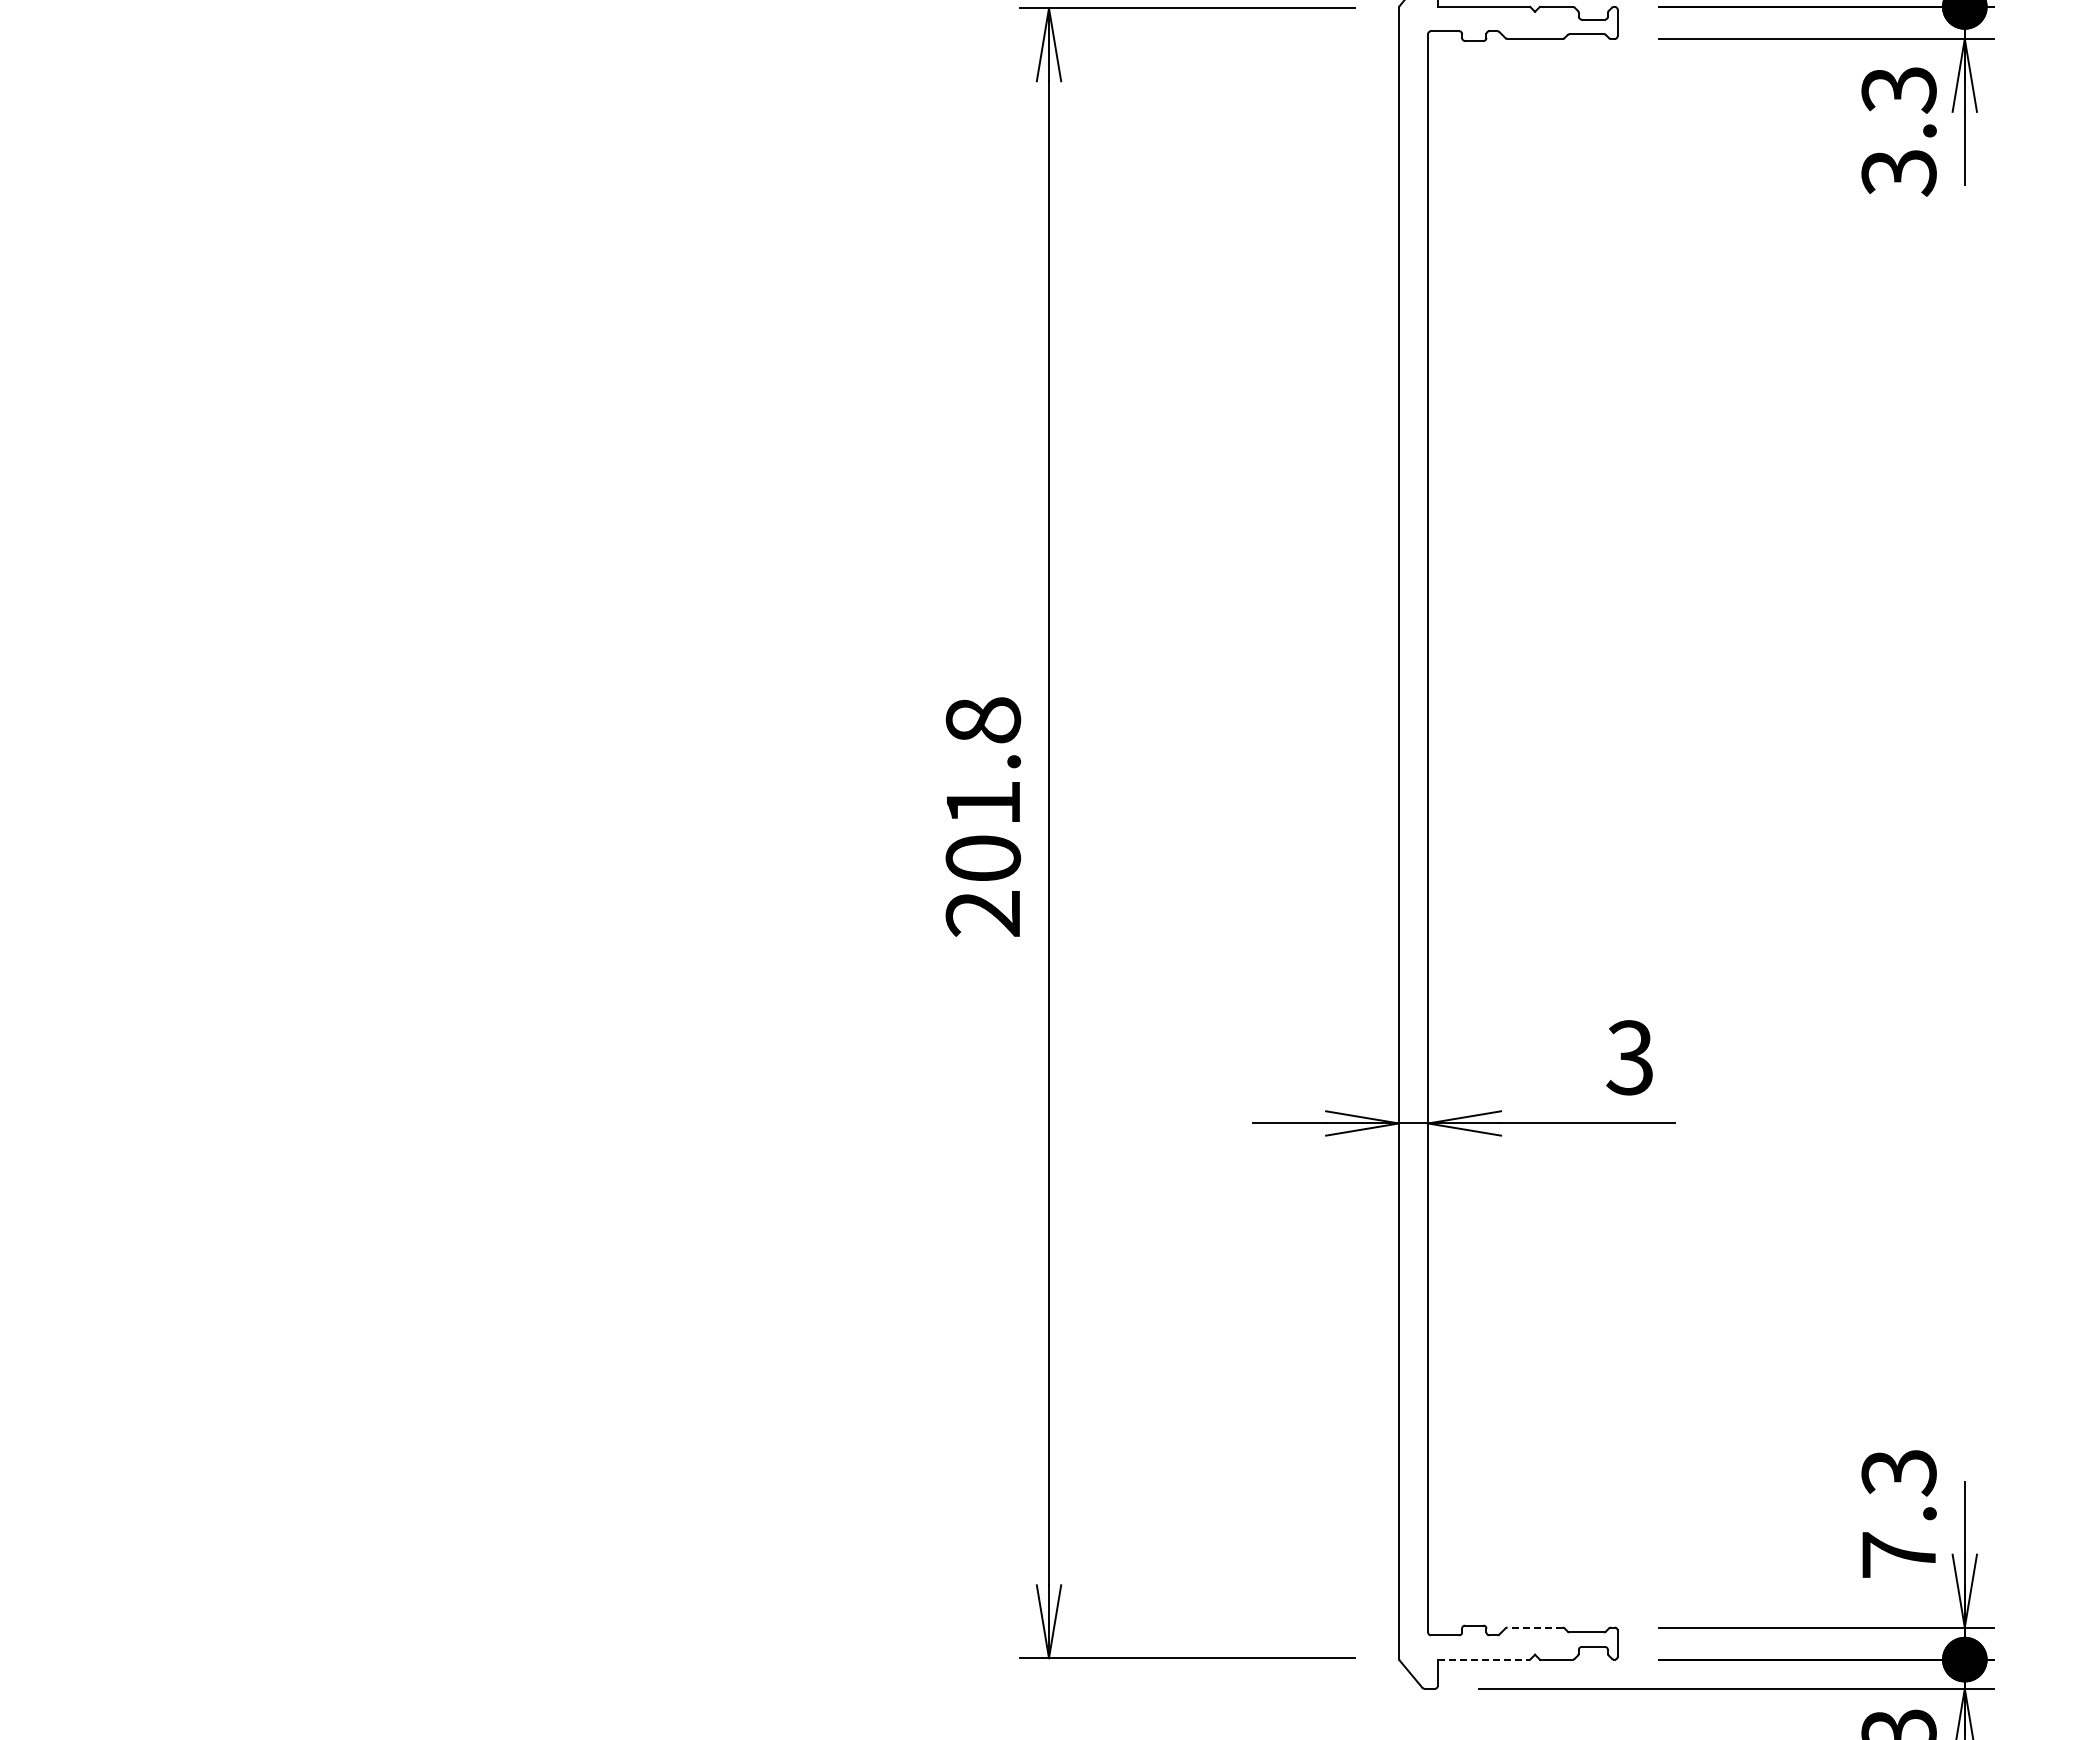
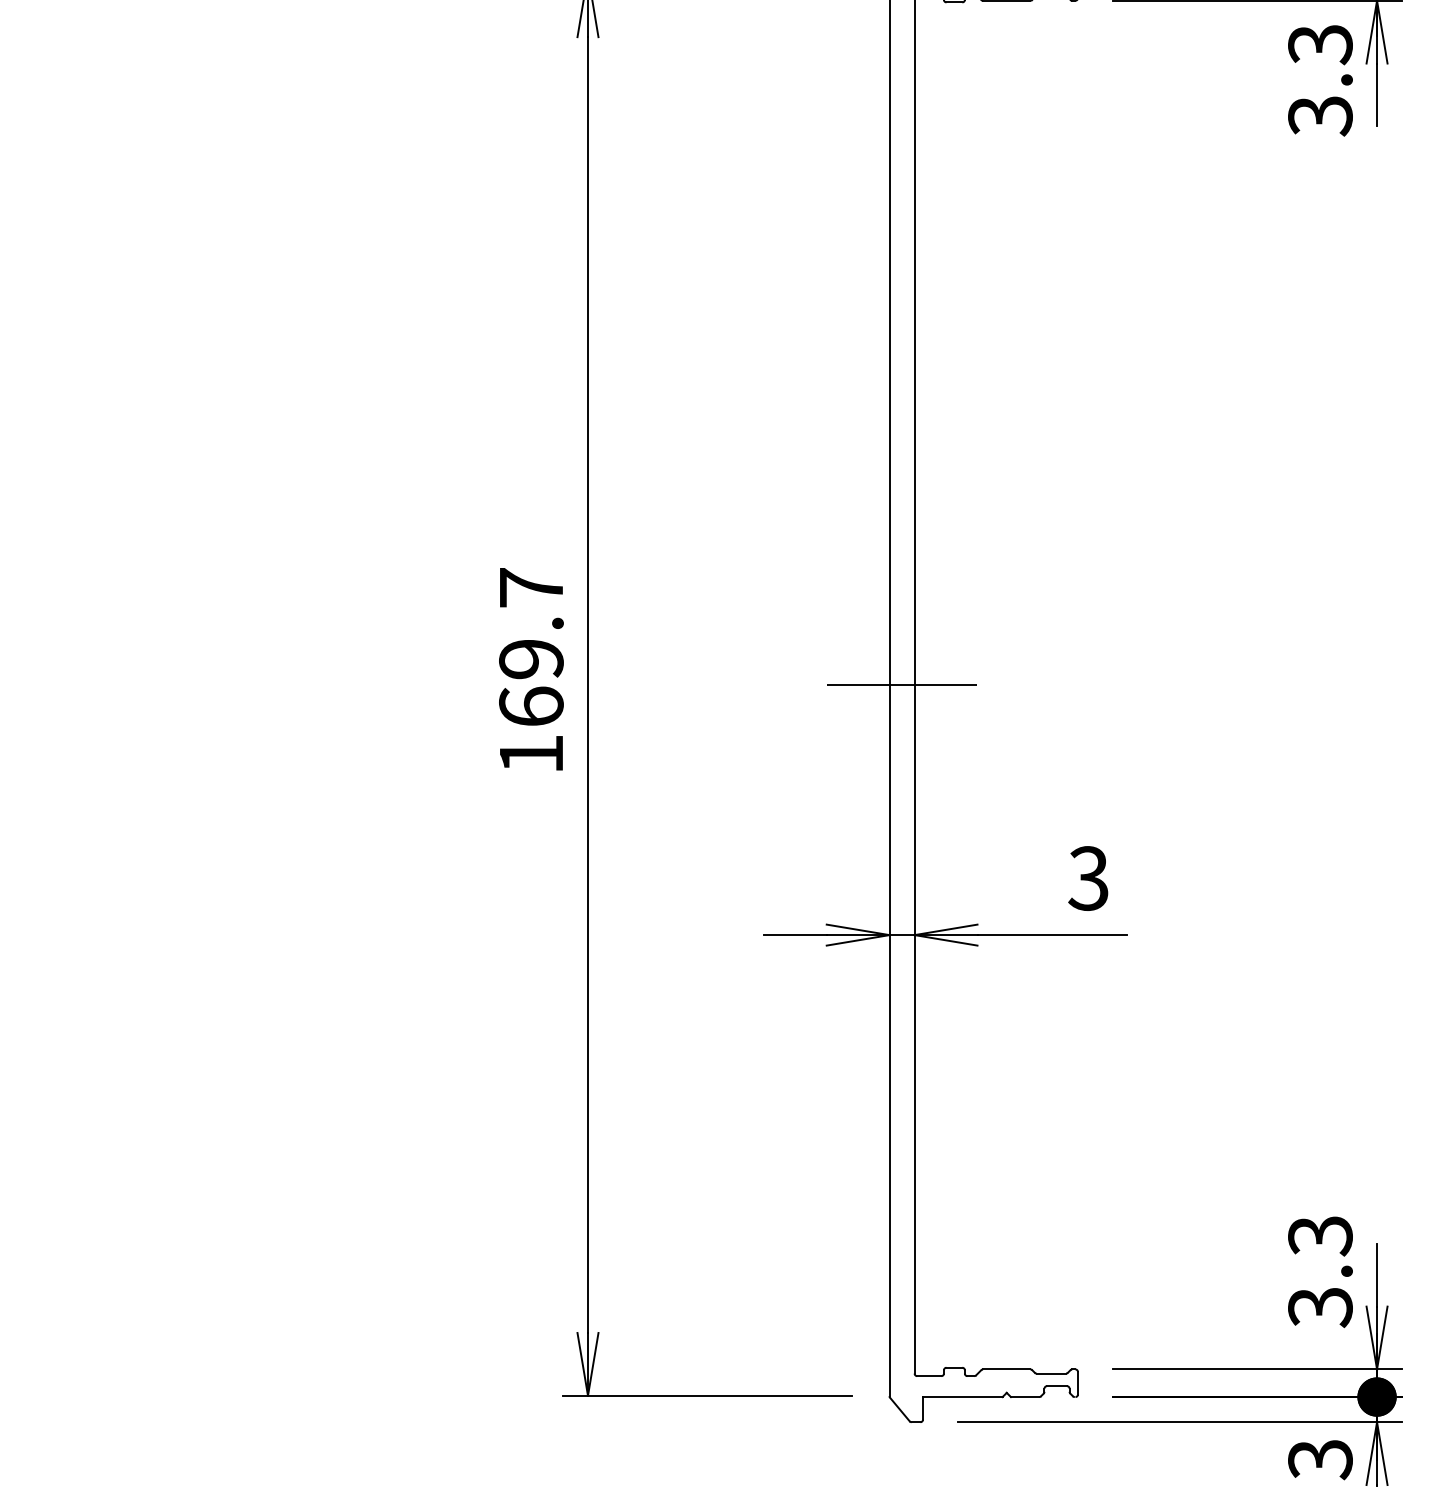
text: (983, 816) -> (531, 670), 201.8 -> 169.7
line: (1413, 833) -> (902, 685), added
text: (1898, 1555) -> (1319, 1307), 7.3 -> 3.3
line: (1534, 1627) -> (1006, 1369), dashed -> solid
line: (1484, 1659) -> (963, 1396), dashed -> solid

